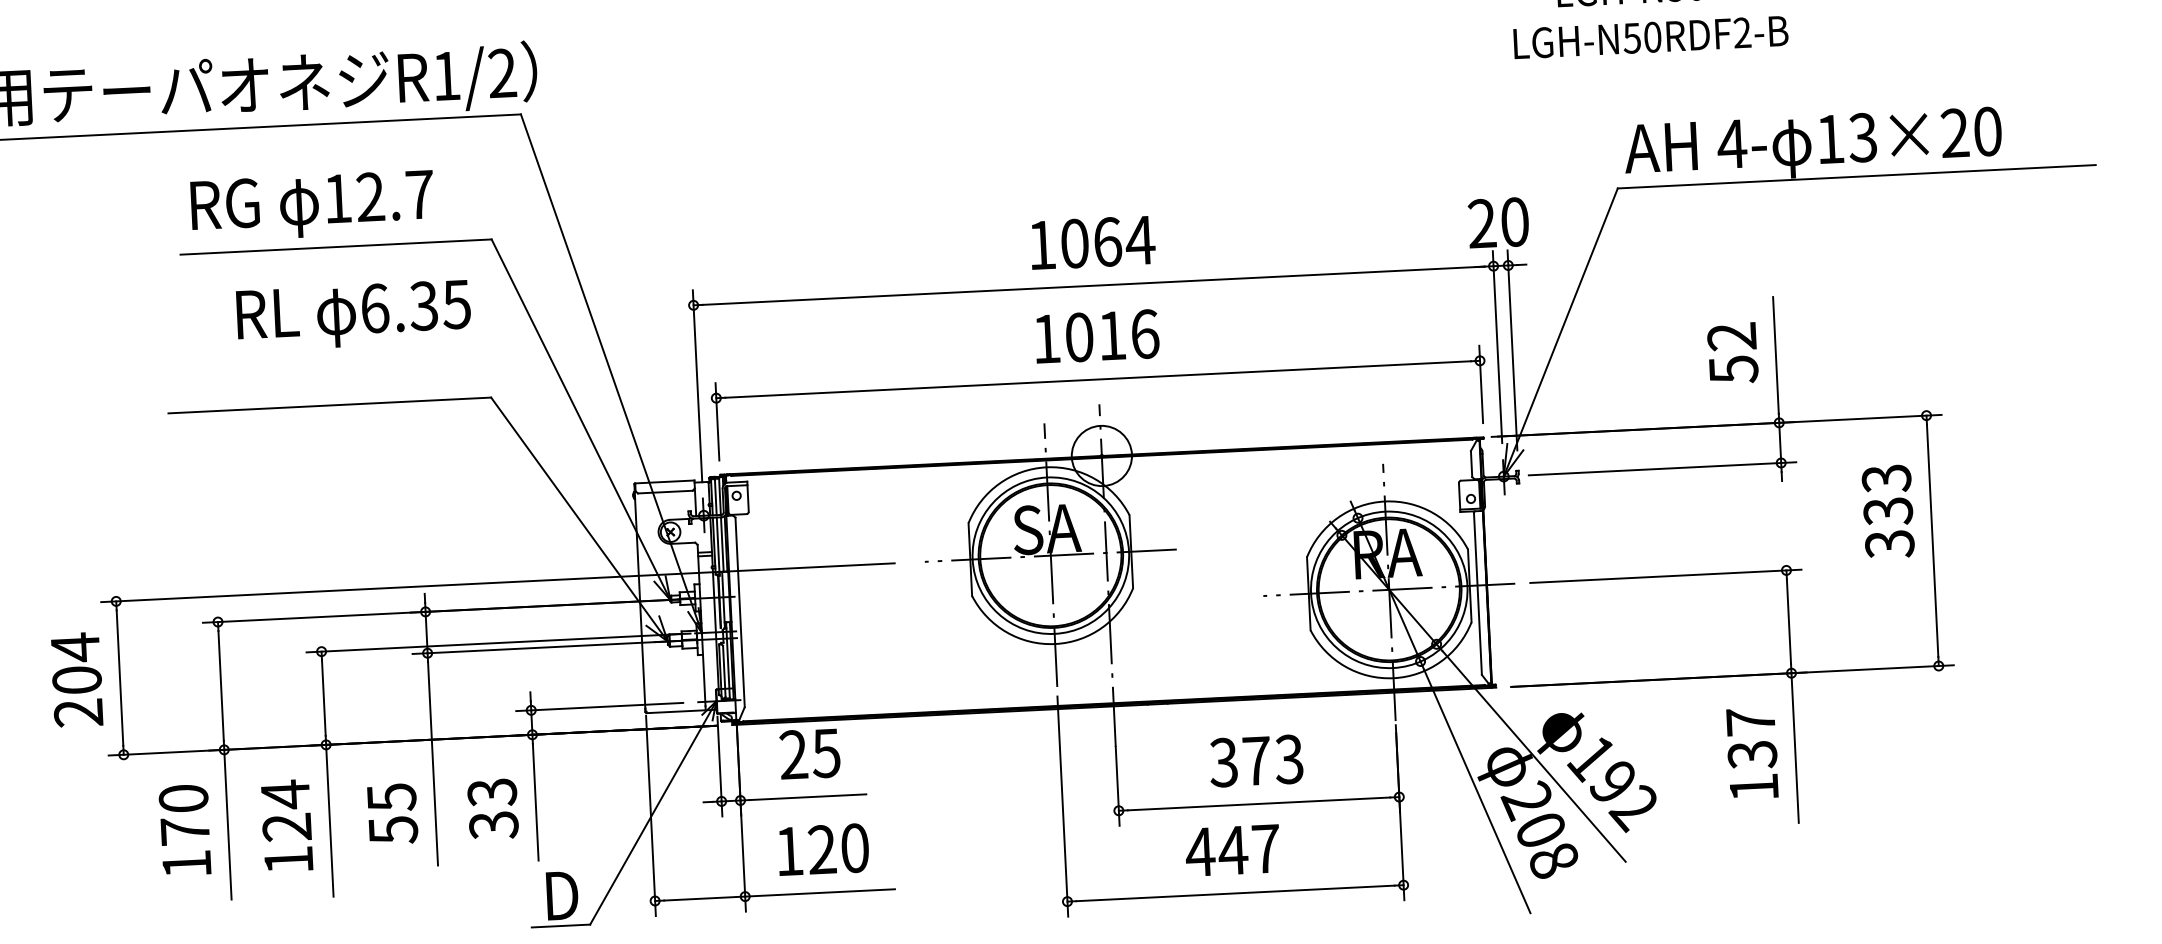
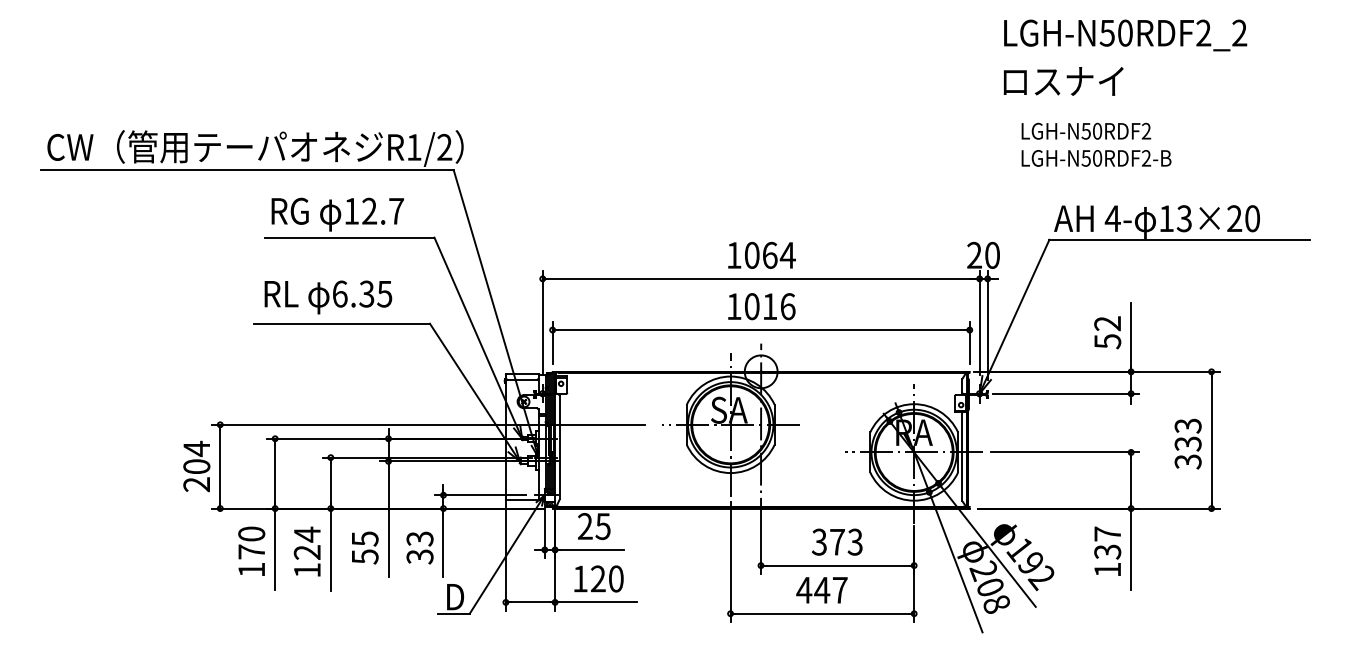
text: (1650, 37) -> (1096, 158), moved
text: (354, 315) -> (328, 297), moved
text: (1886, 510) -> (1187, 443), moved

